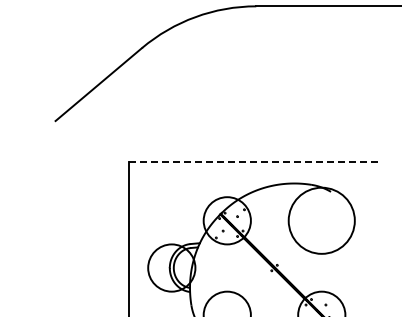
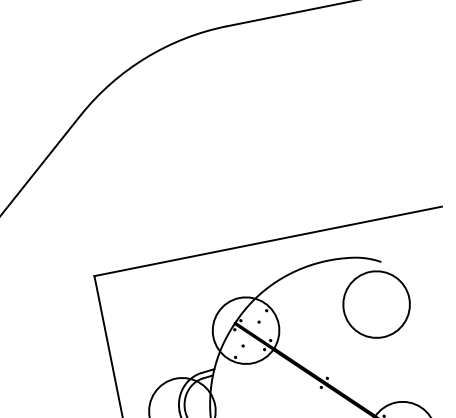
line: (255, 161) -> (268, 240), dashed -> solid
circle: (321, 220) -> (376, 304), size x0.71

